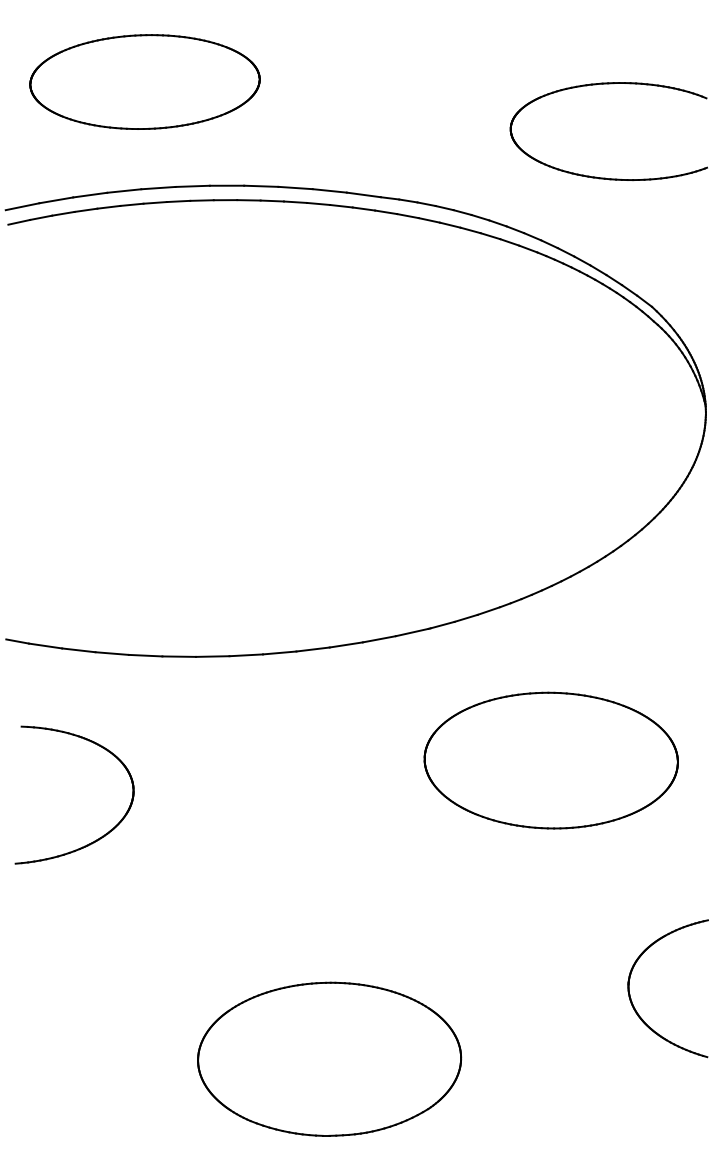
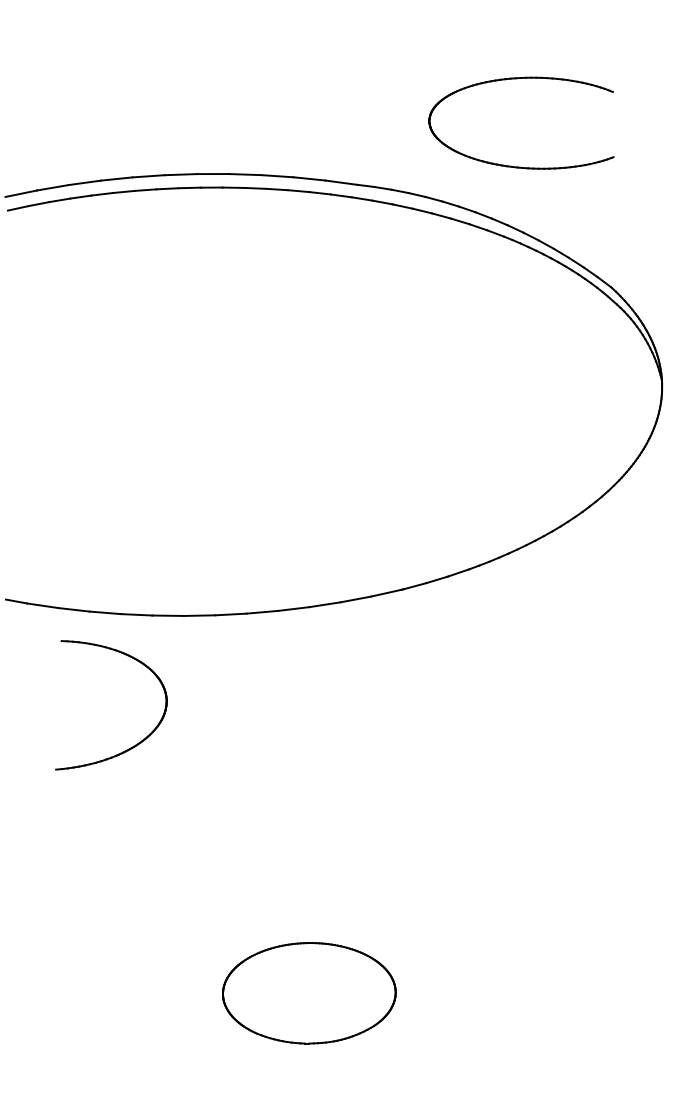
part: (144, 81) -> (135, 76), removed
part: (605, 177) -> (518, 166), moved
part: (550, 760) -> (516, 713), removed
part: (102, 835) -> (137, 743), moved
part: (632, 1001) -> (593, 939), removed
part: (329, 1058) -> (309, 992), size x0.7

